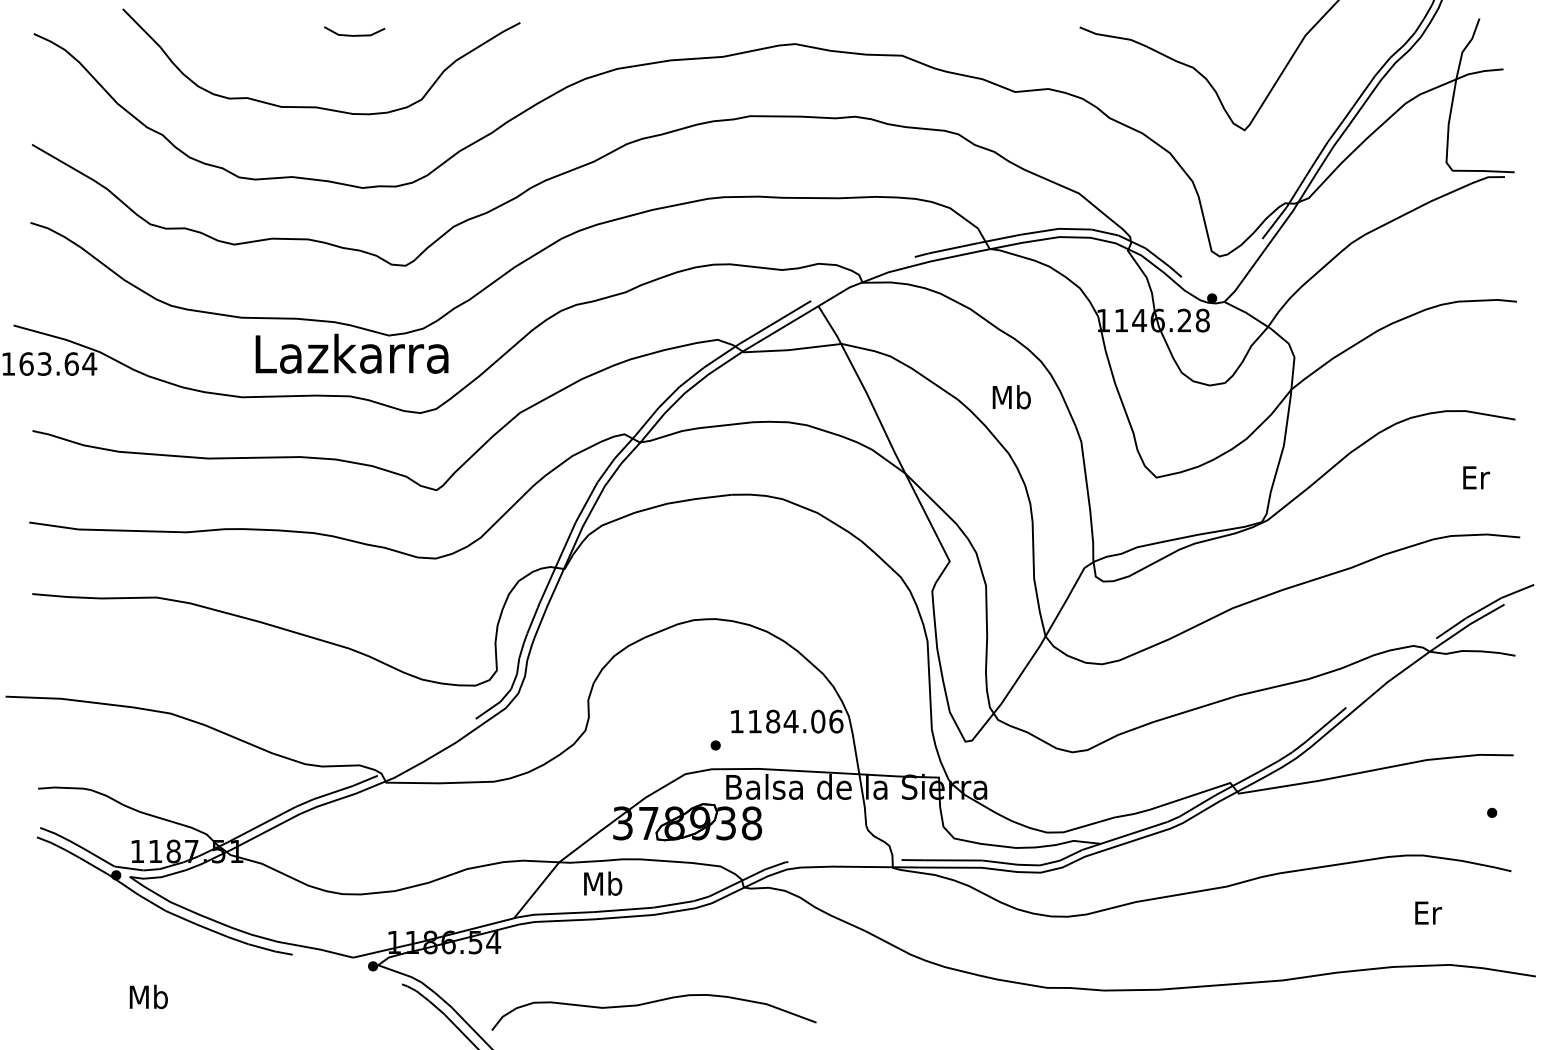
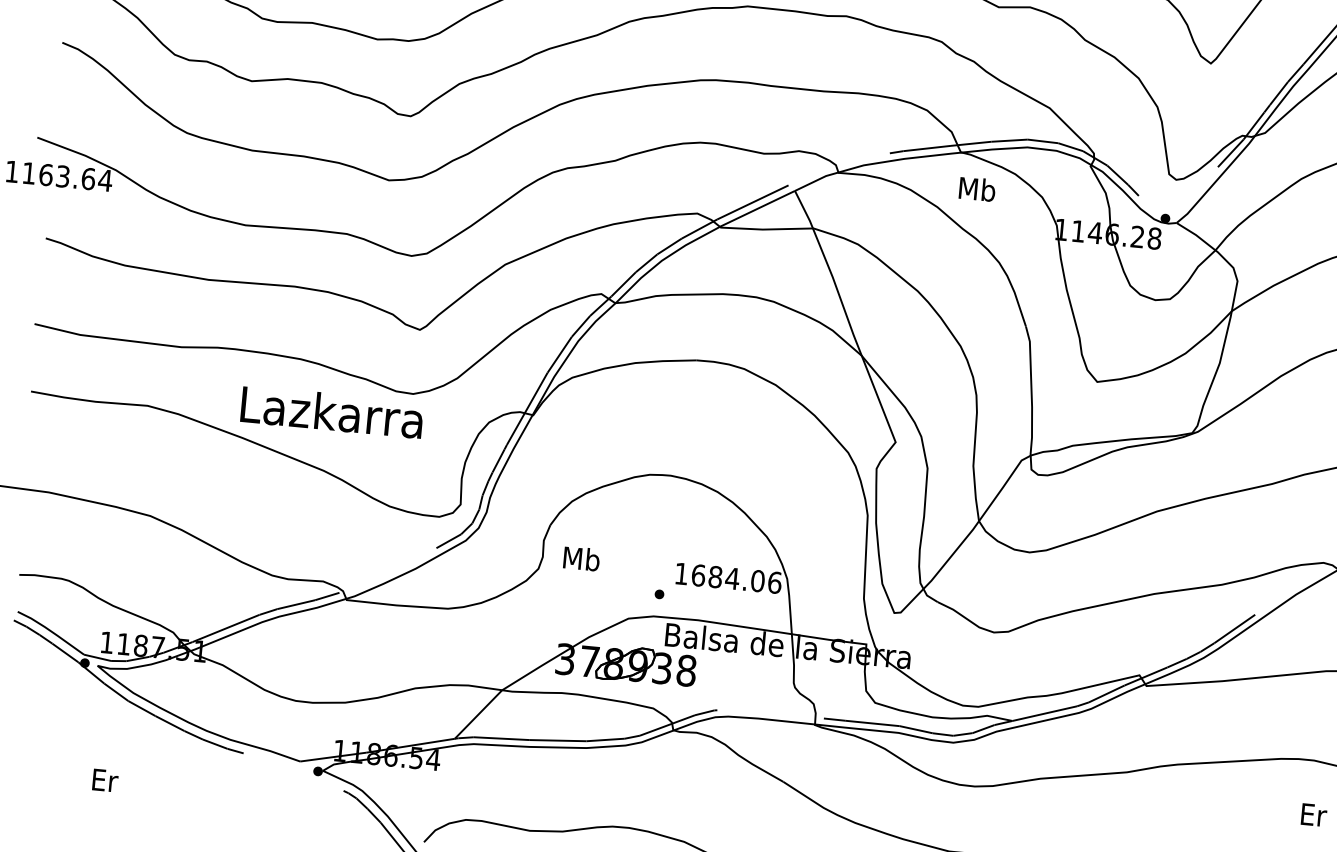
text: (351, 353) -> (331, 411), moved
text: (1011, 397) -> (977, 189), moved
text: (755, 721) -> (698, 575), 1184.06 -> 1684.06
text: (603, 883) -> (582, 558), moved
text: (148, 996) -> (104, 779), Mb -> Er

